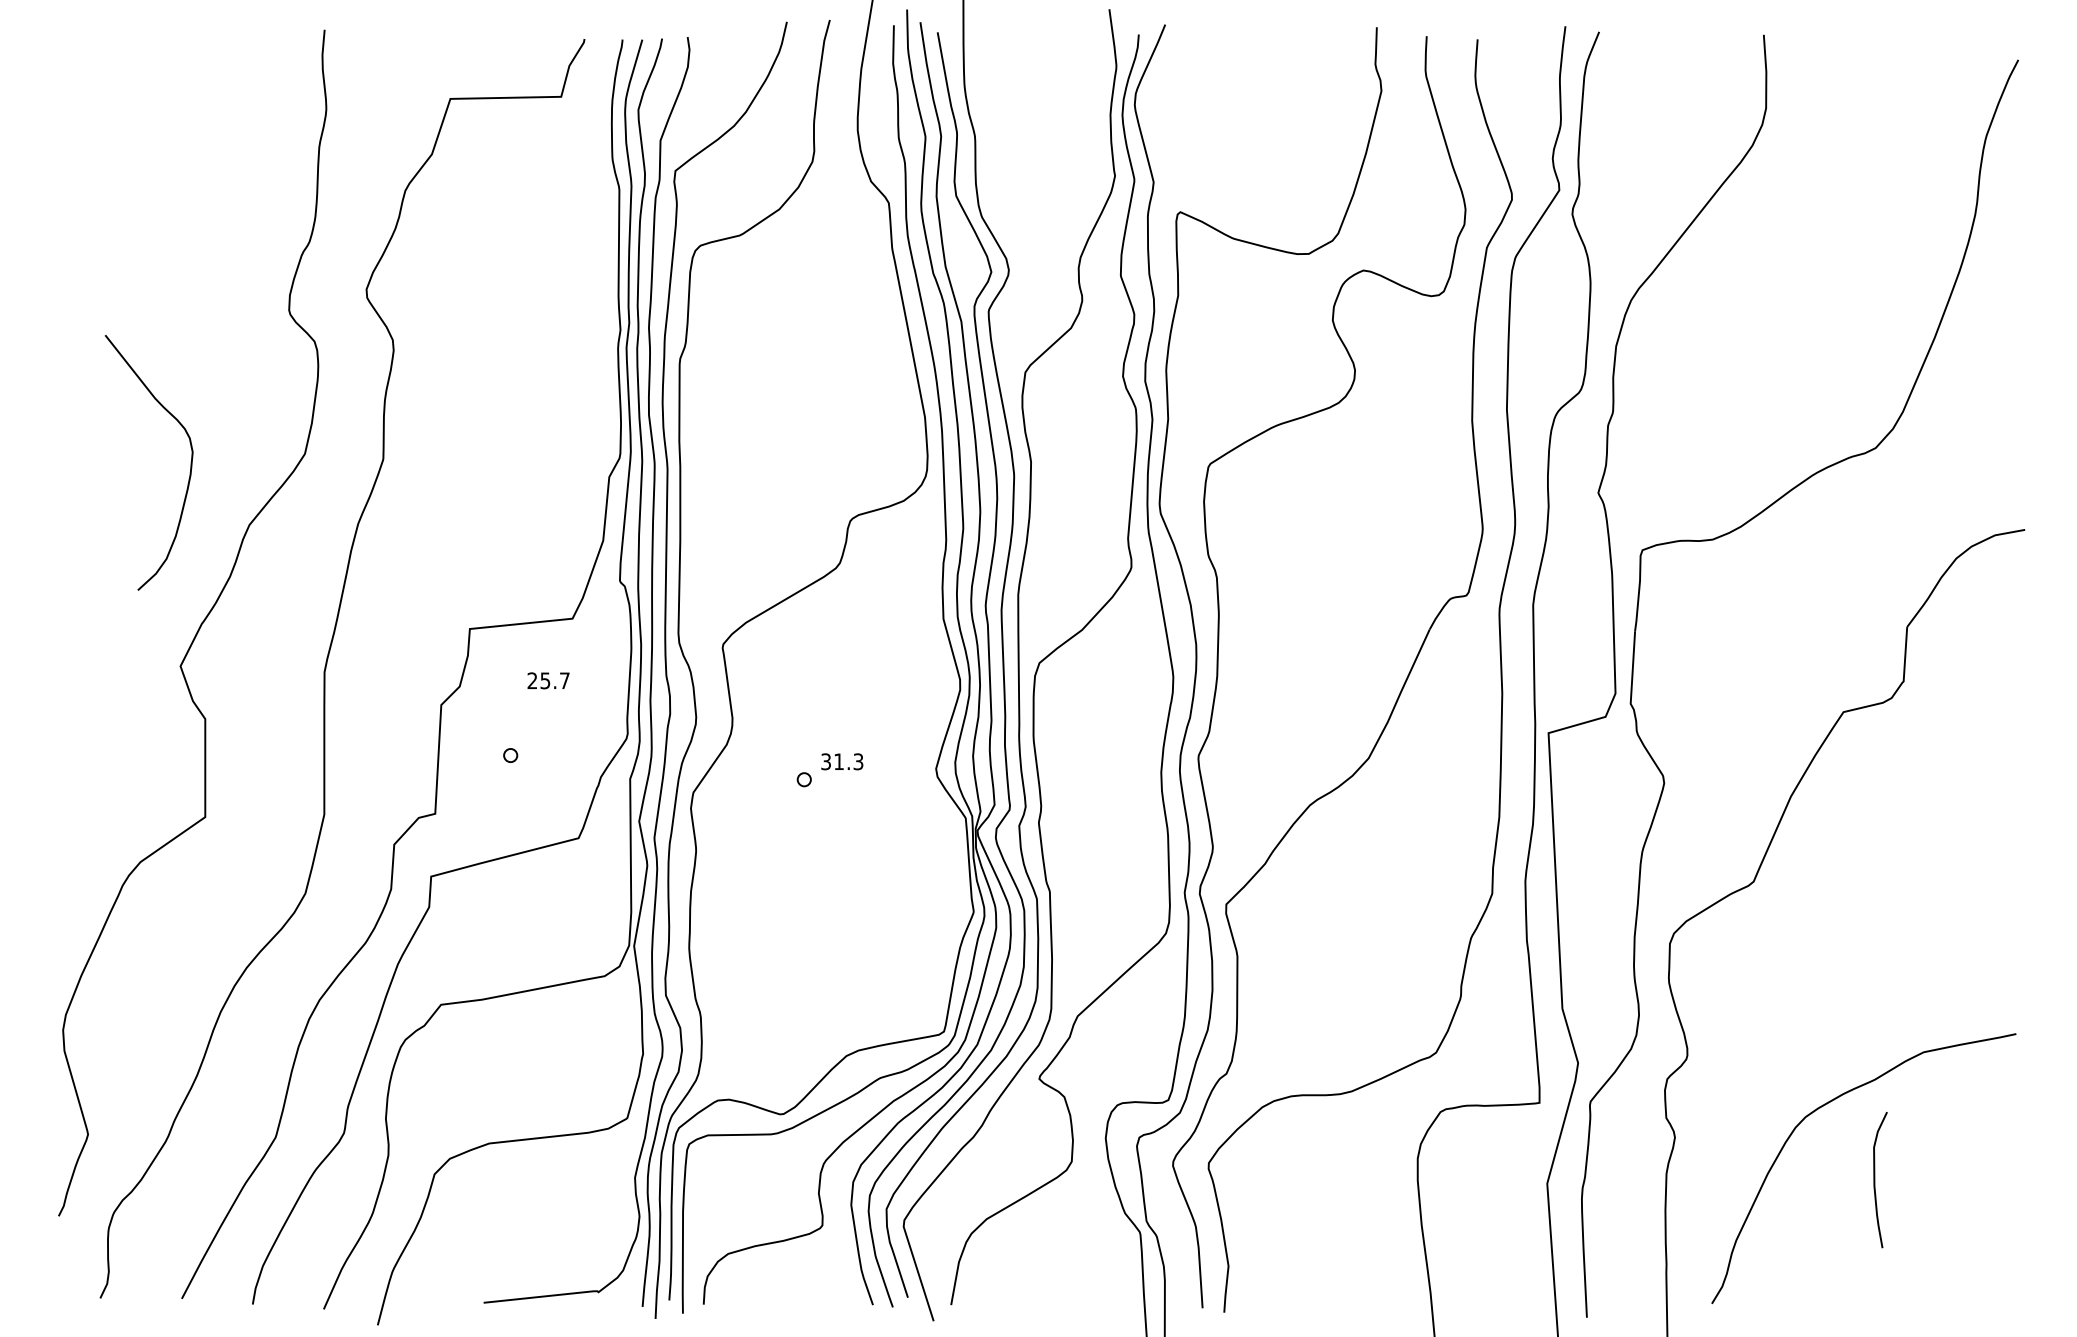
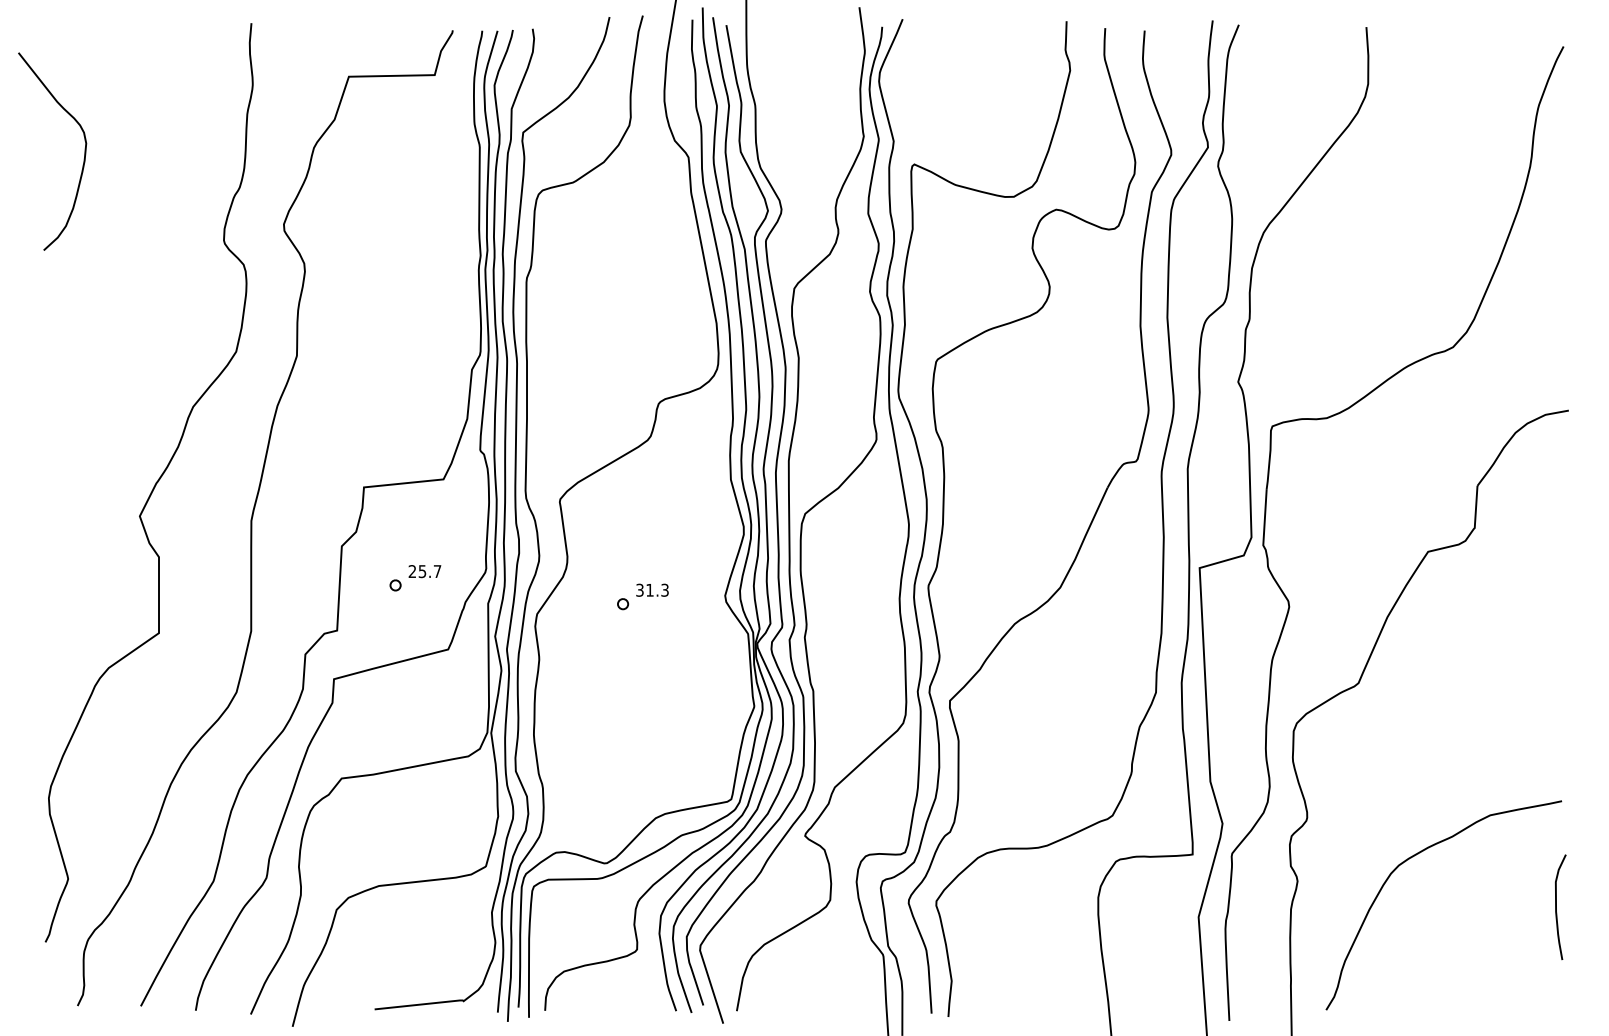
curve: (190, 462) -> (84, 151), moved
text: (547, 680) -> (424, 571), moved
curve: (1874, 1180) -> (1556, 907), moved

